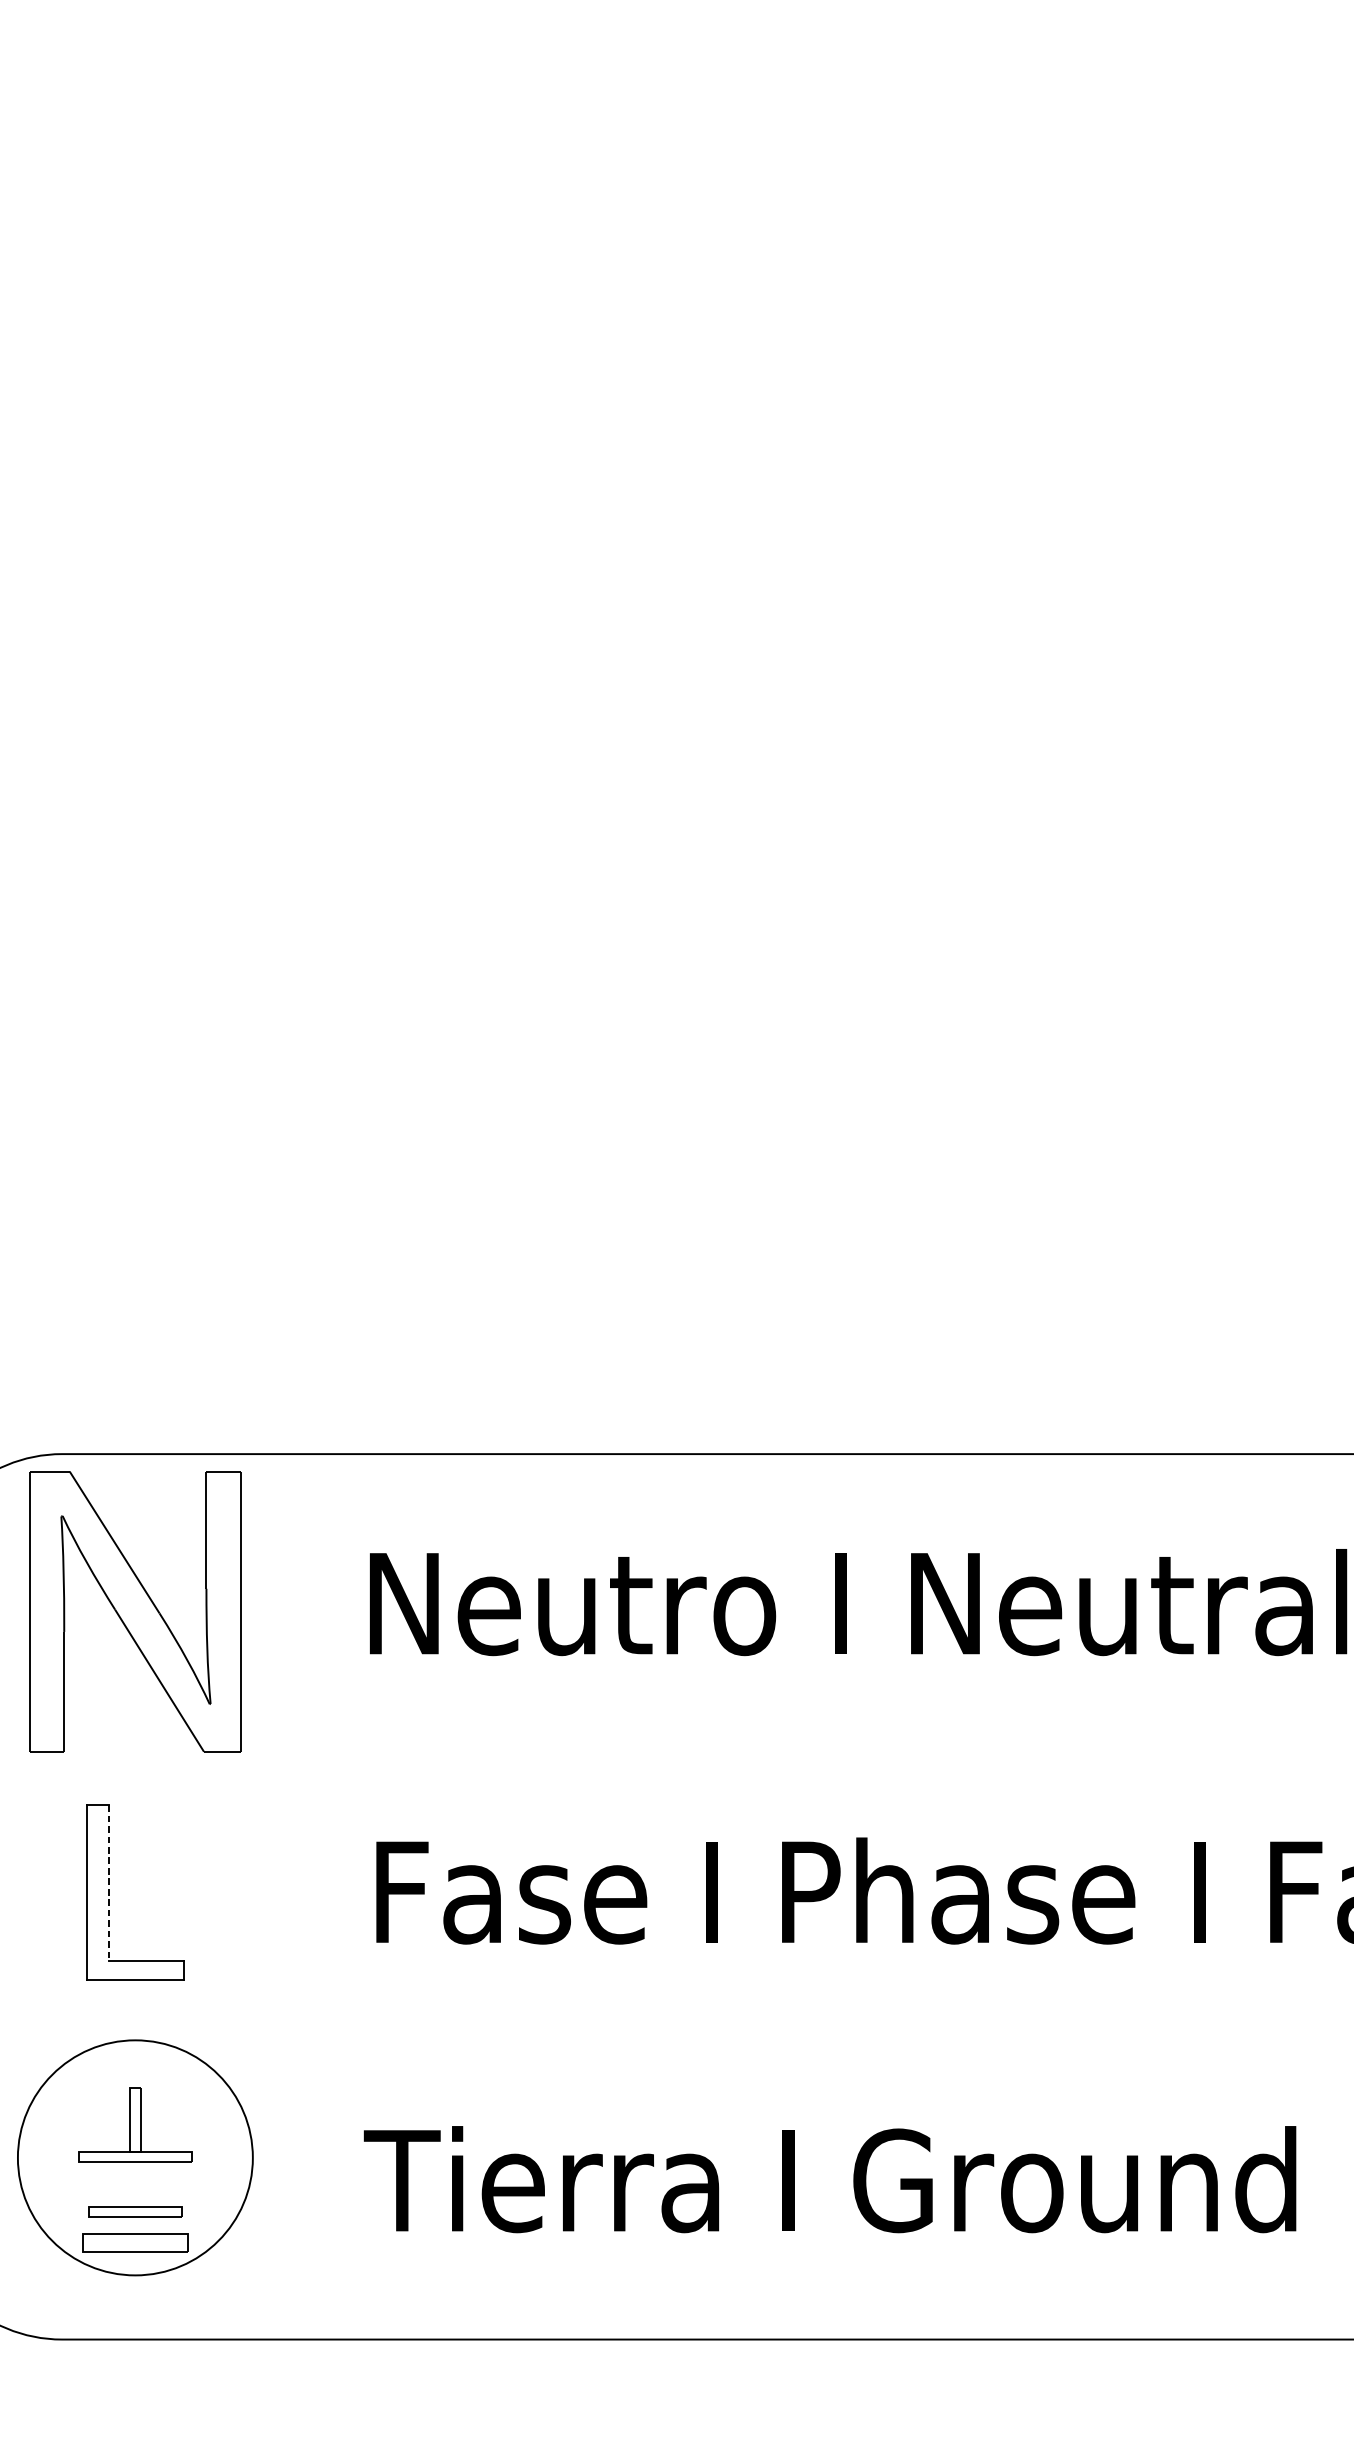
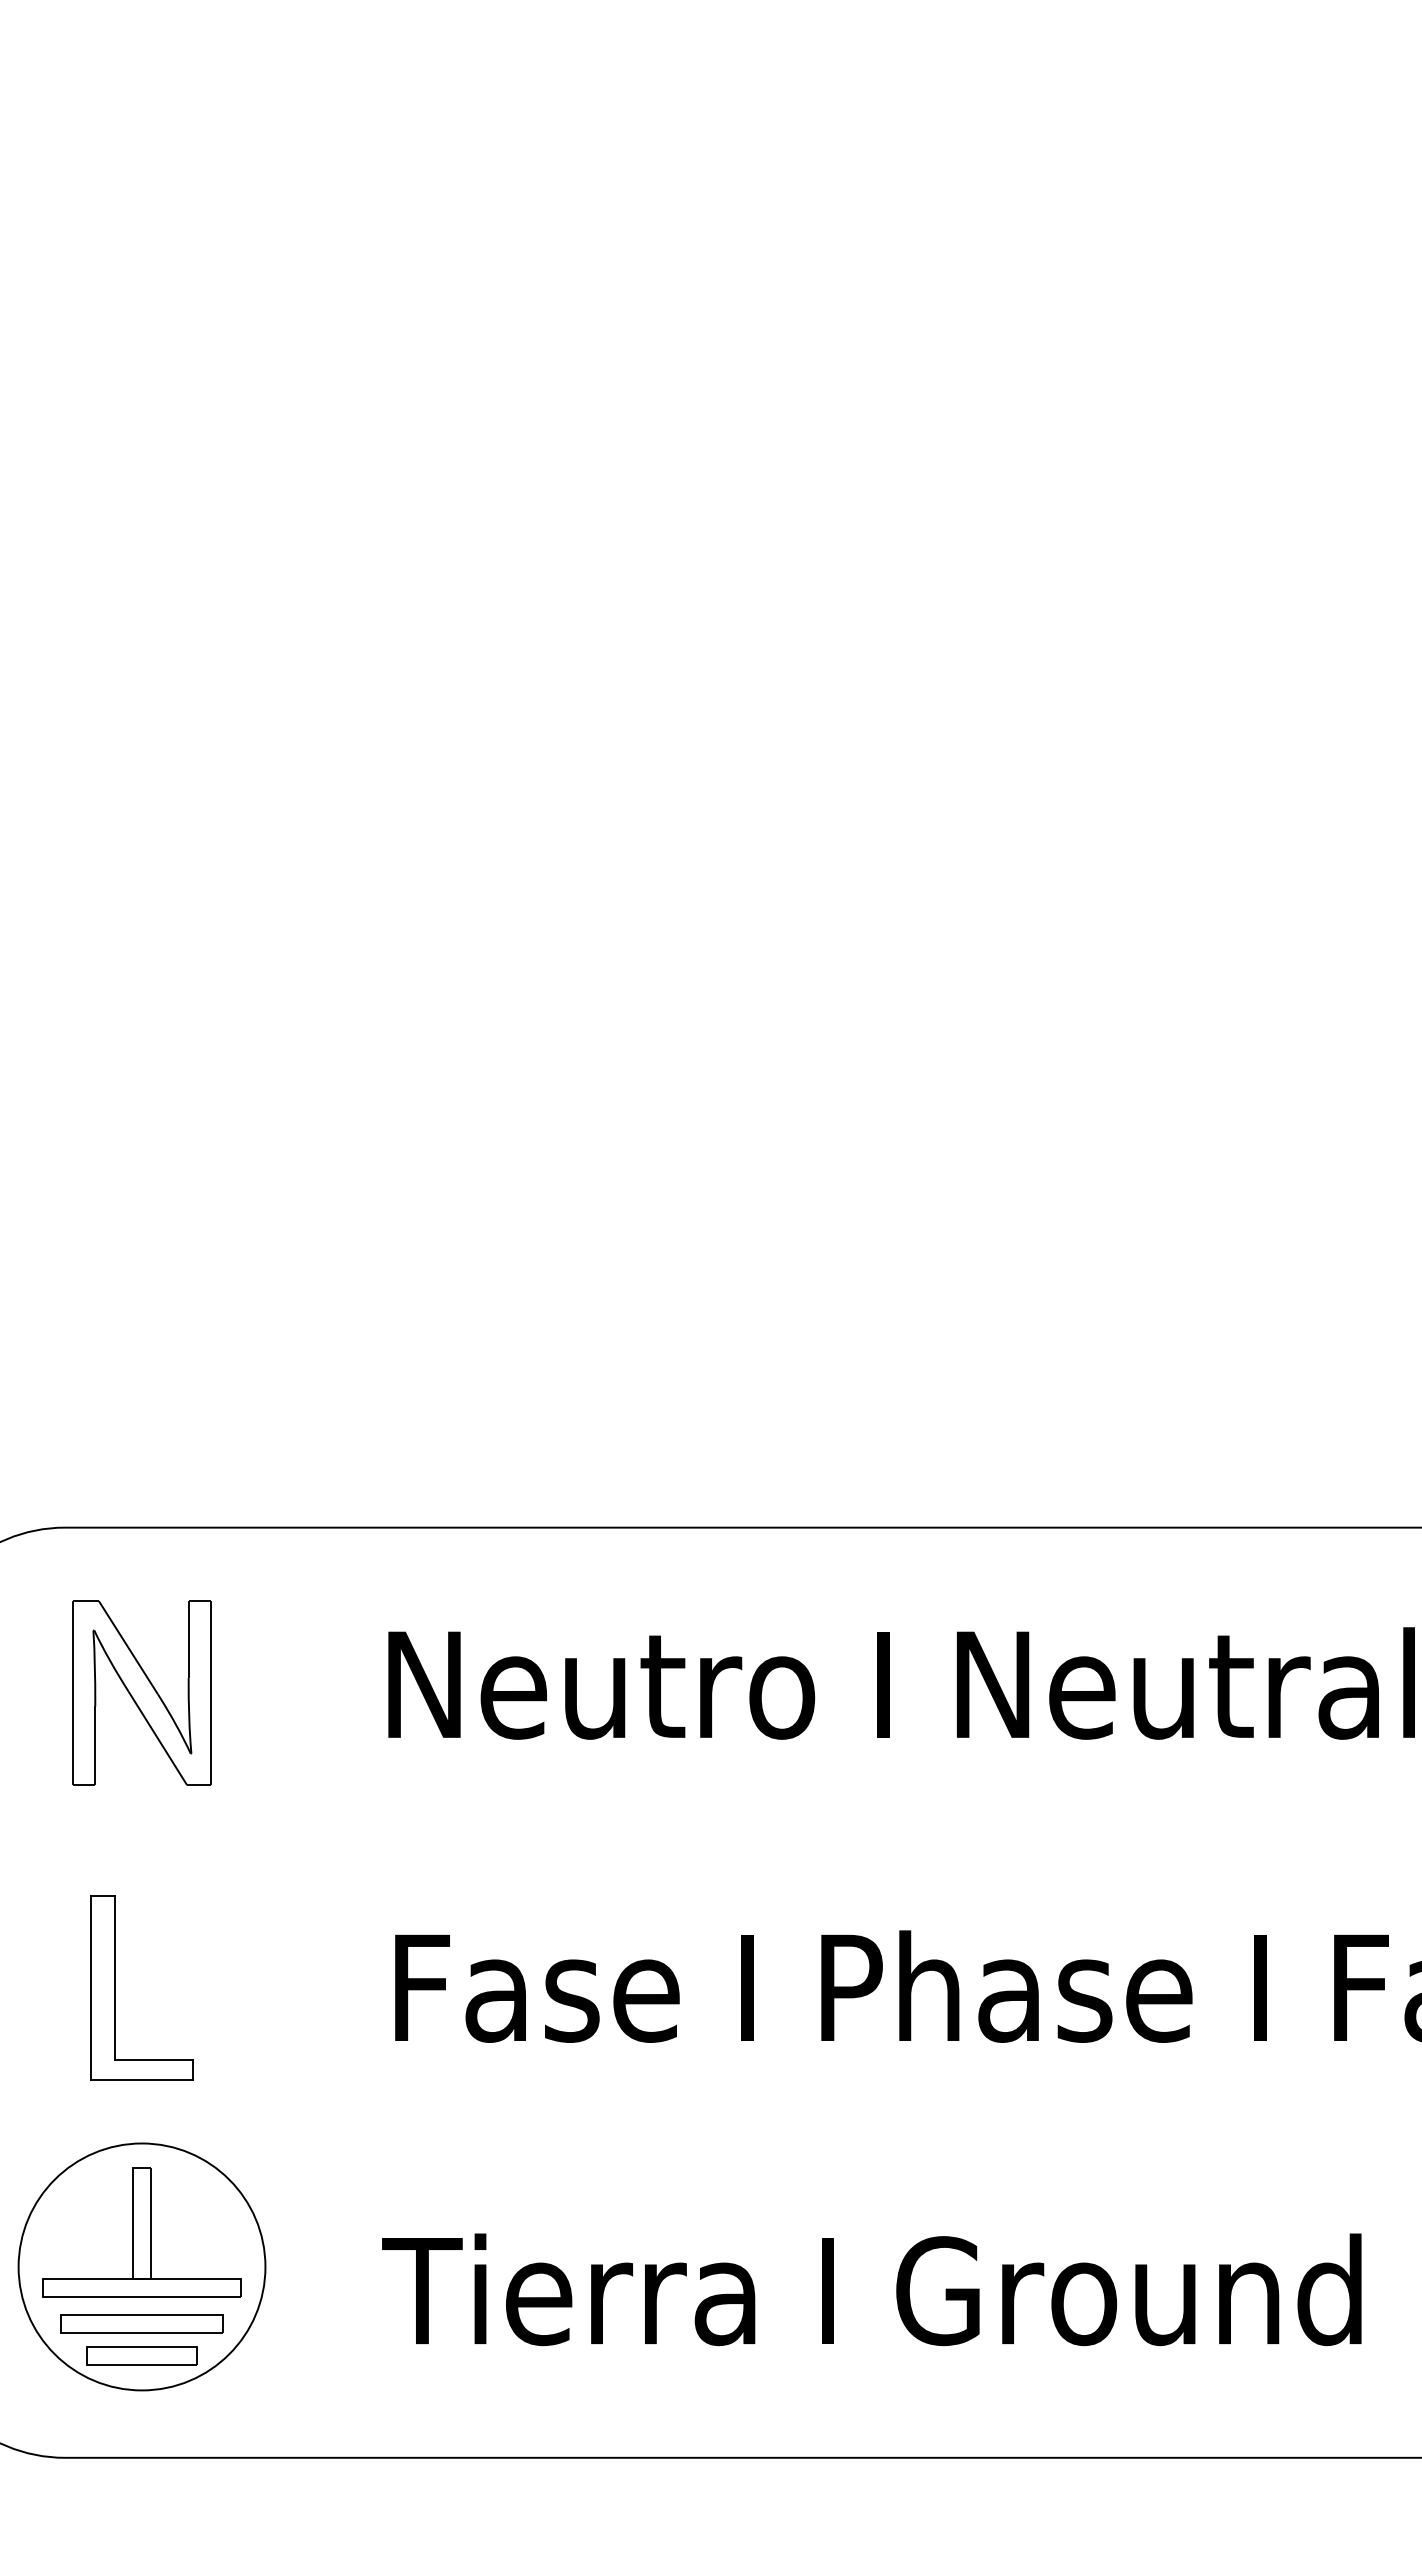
part: (134, 1611) -> (141, 1692), size x0.62
line: (109, 1883) -> (114, 1978), dashed -> solid
part: (134, 2125) -> (141, 2232), size x1.67
part: (134, 2211) -> (141, 2323), size x1.67

